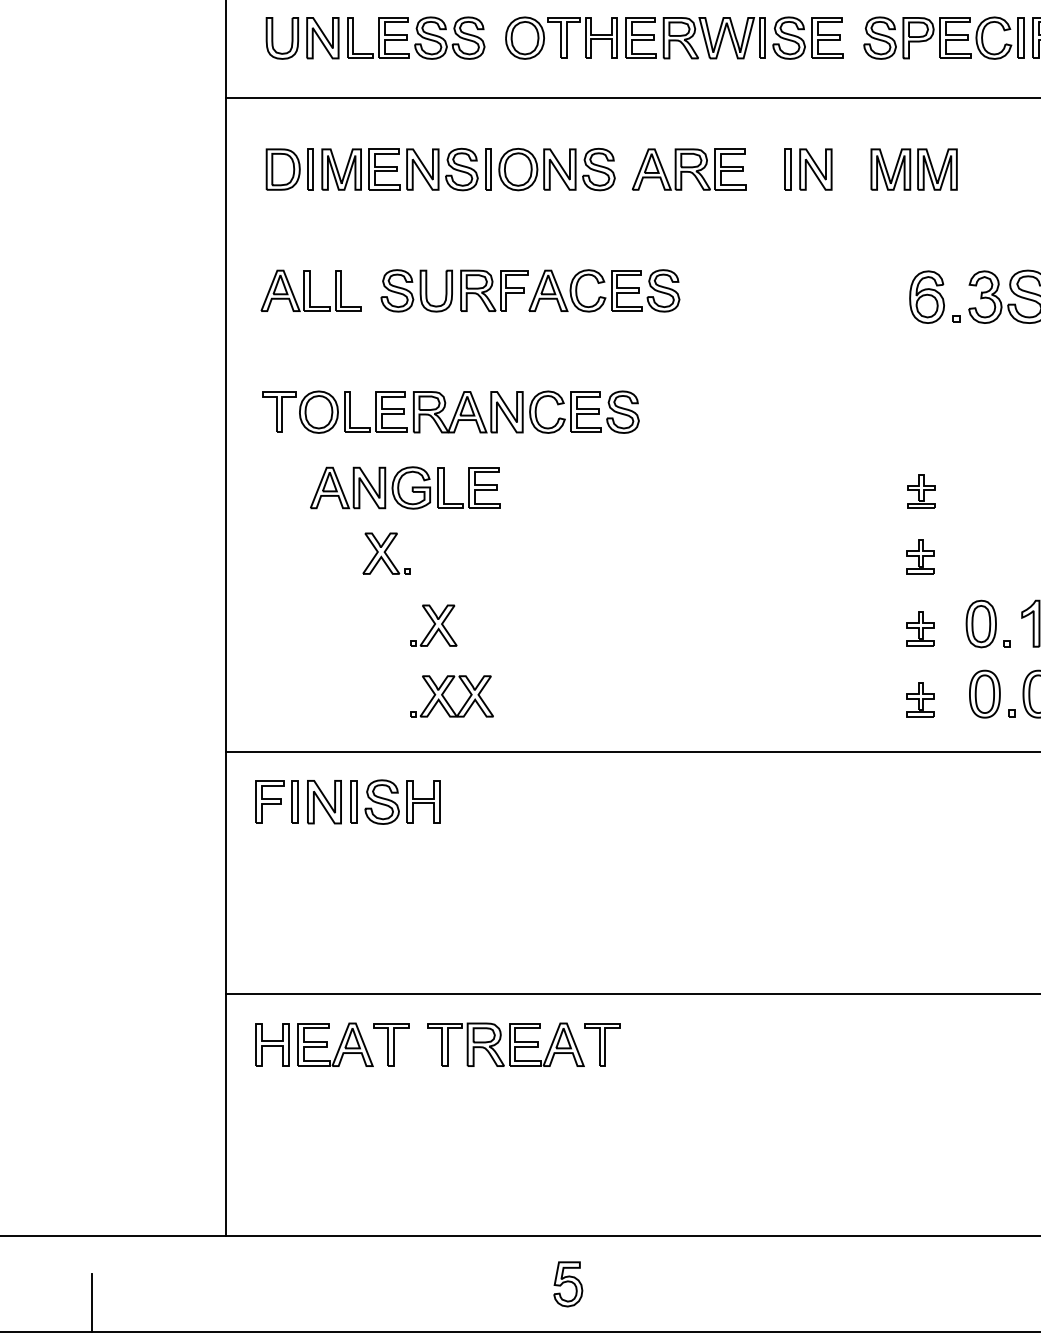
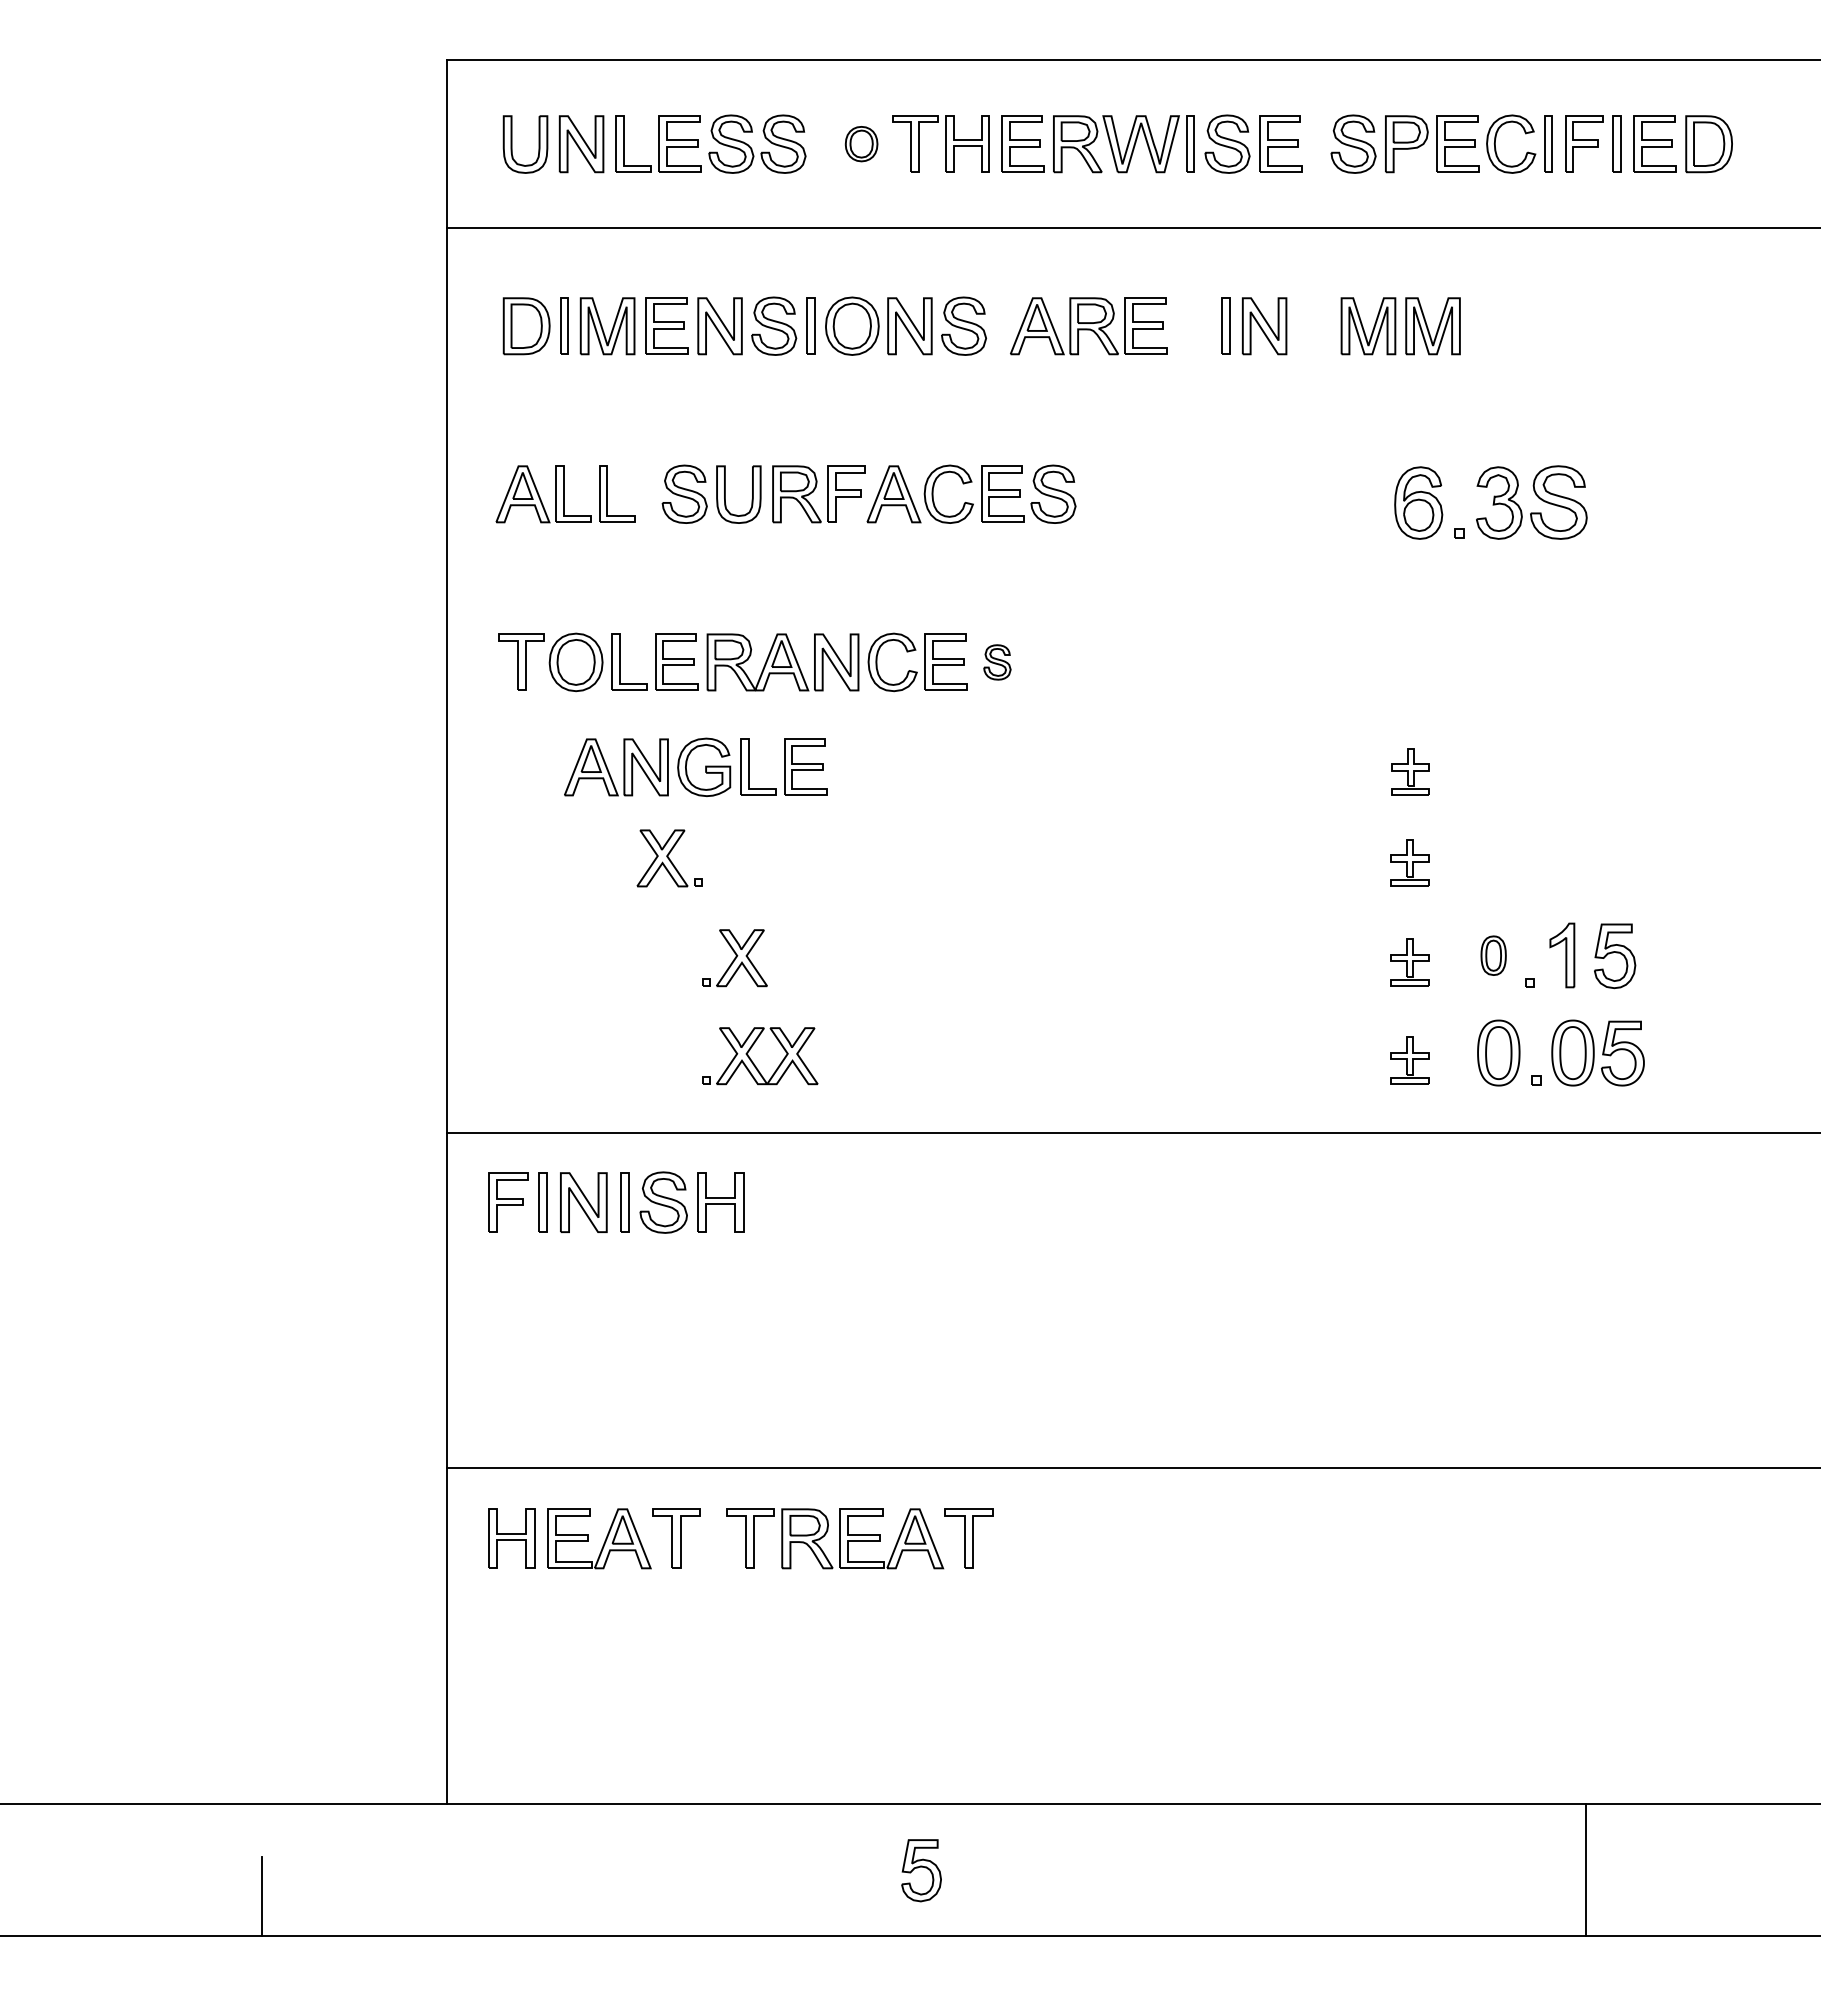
part: (524, 37) -> (861, 143), size x0.6
part: (623, 412) -> (997, 662), size x0.6
part: (981, 623) -> (1493, 955), size x0.6

